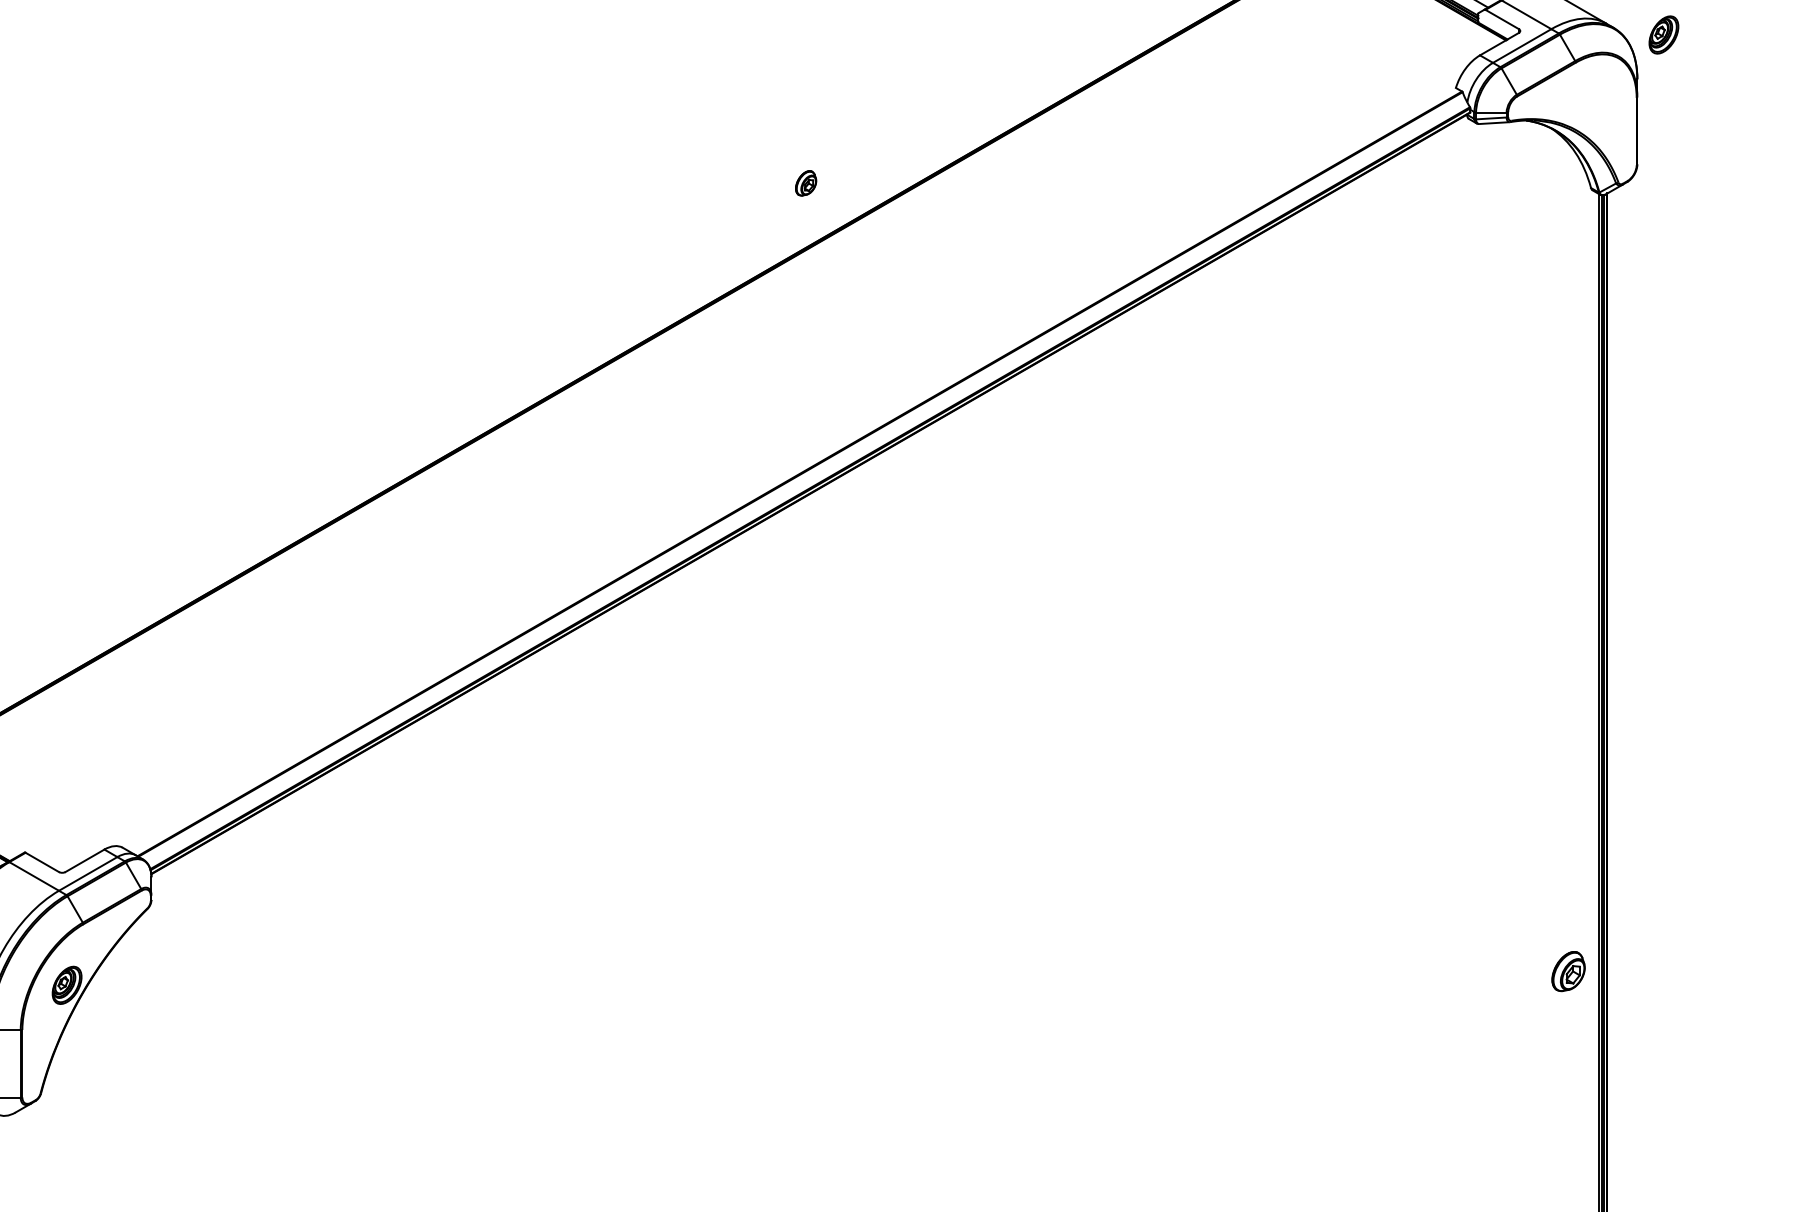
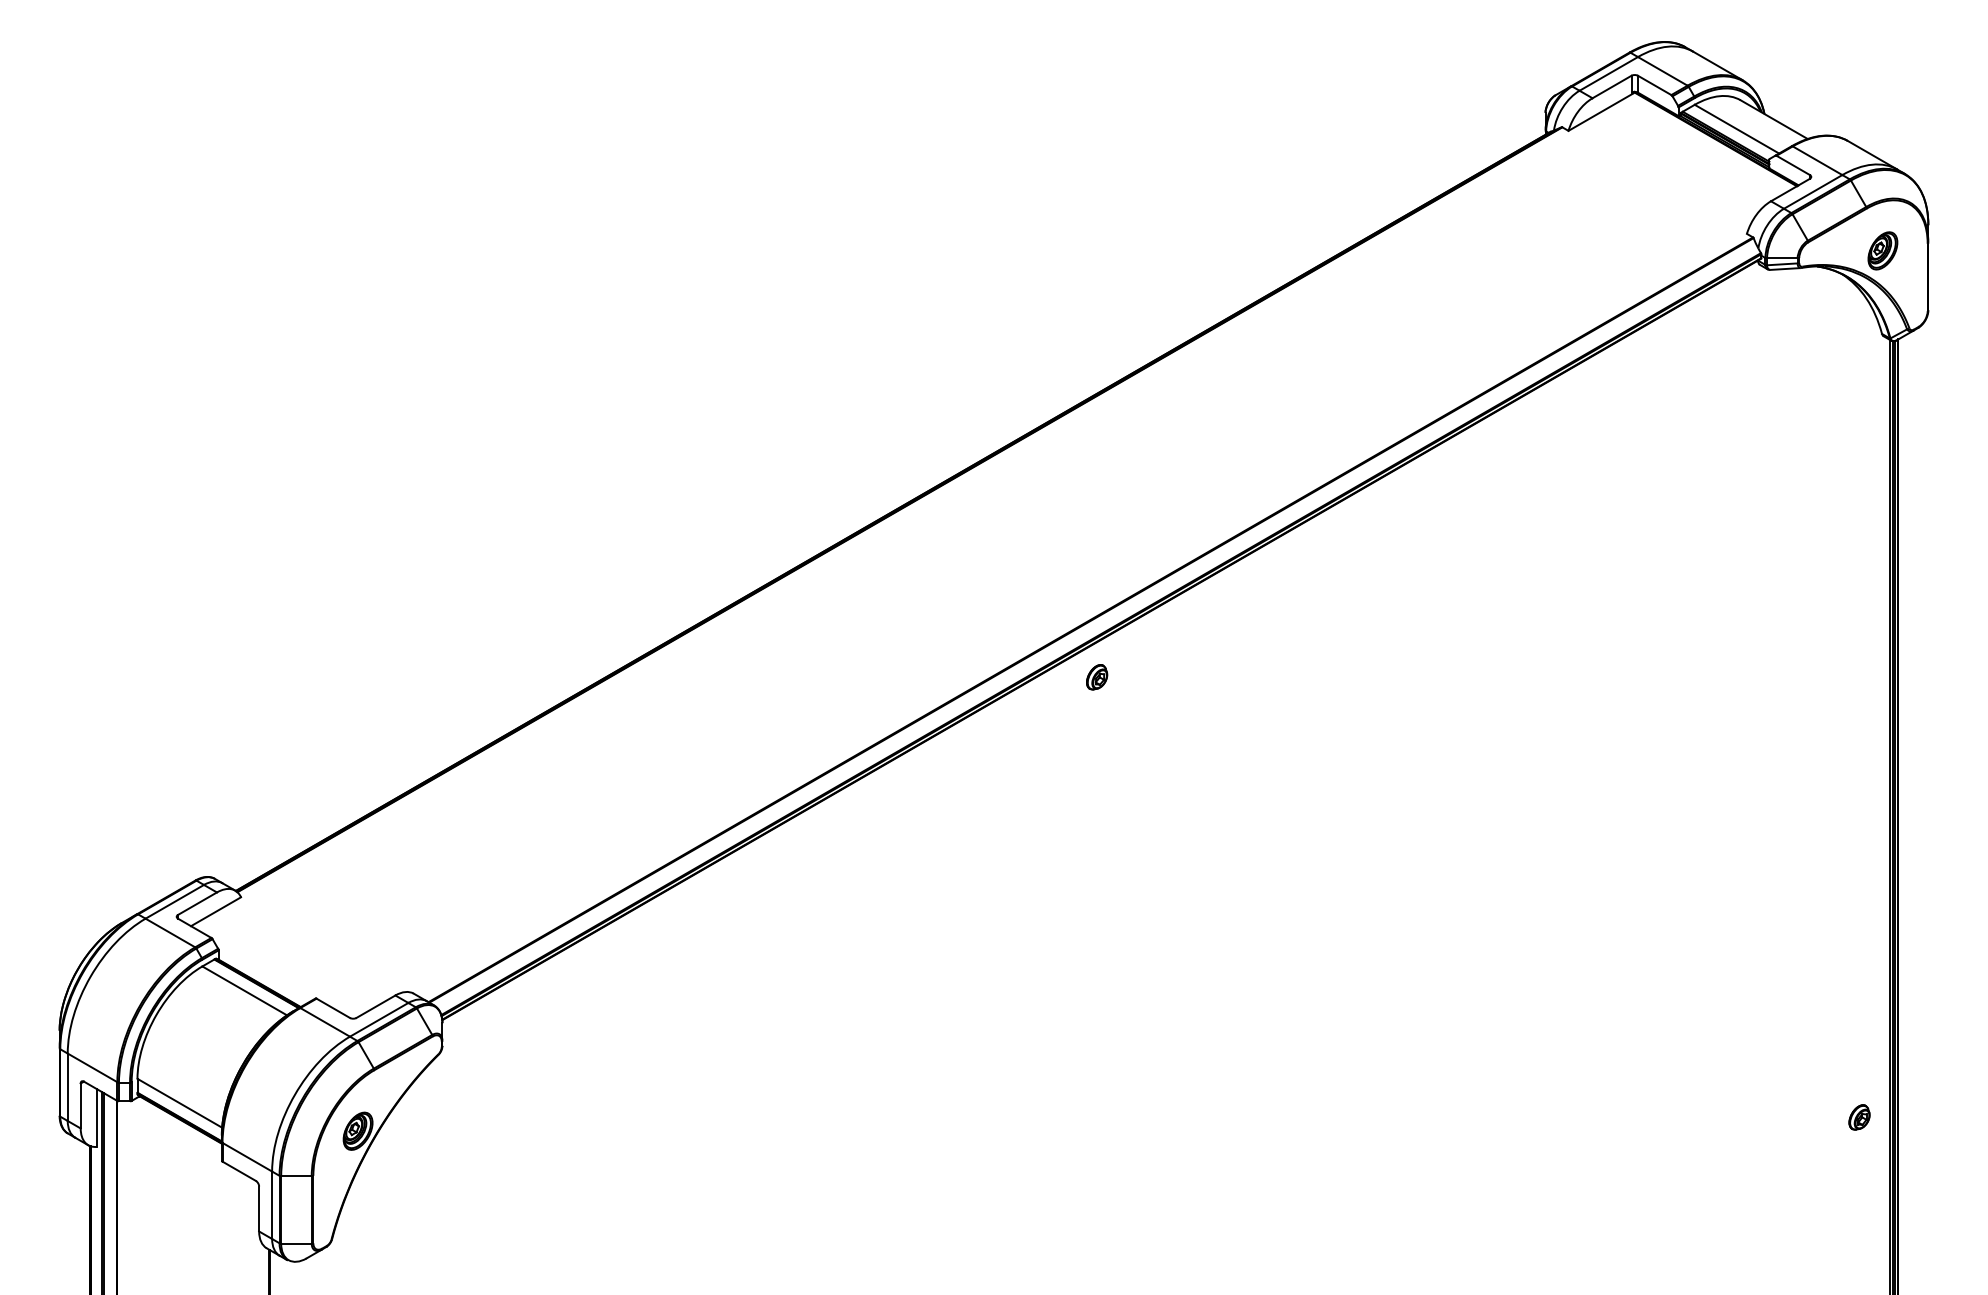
part: (1663, 34) -> (1882, 250), moved
part: (806, 183) -> (1097, 677), moved
part: (1568, 971) -> (1859, 1117), size x0.62

